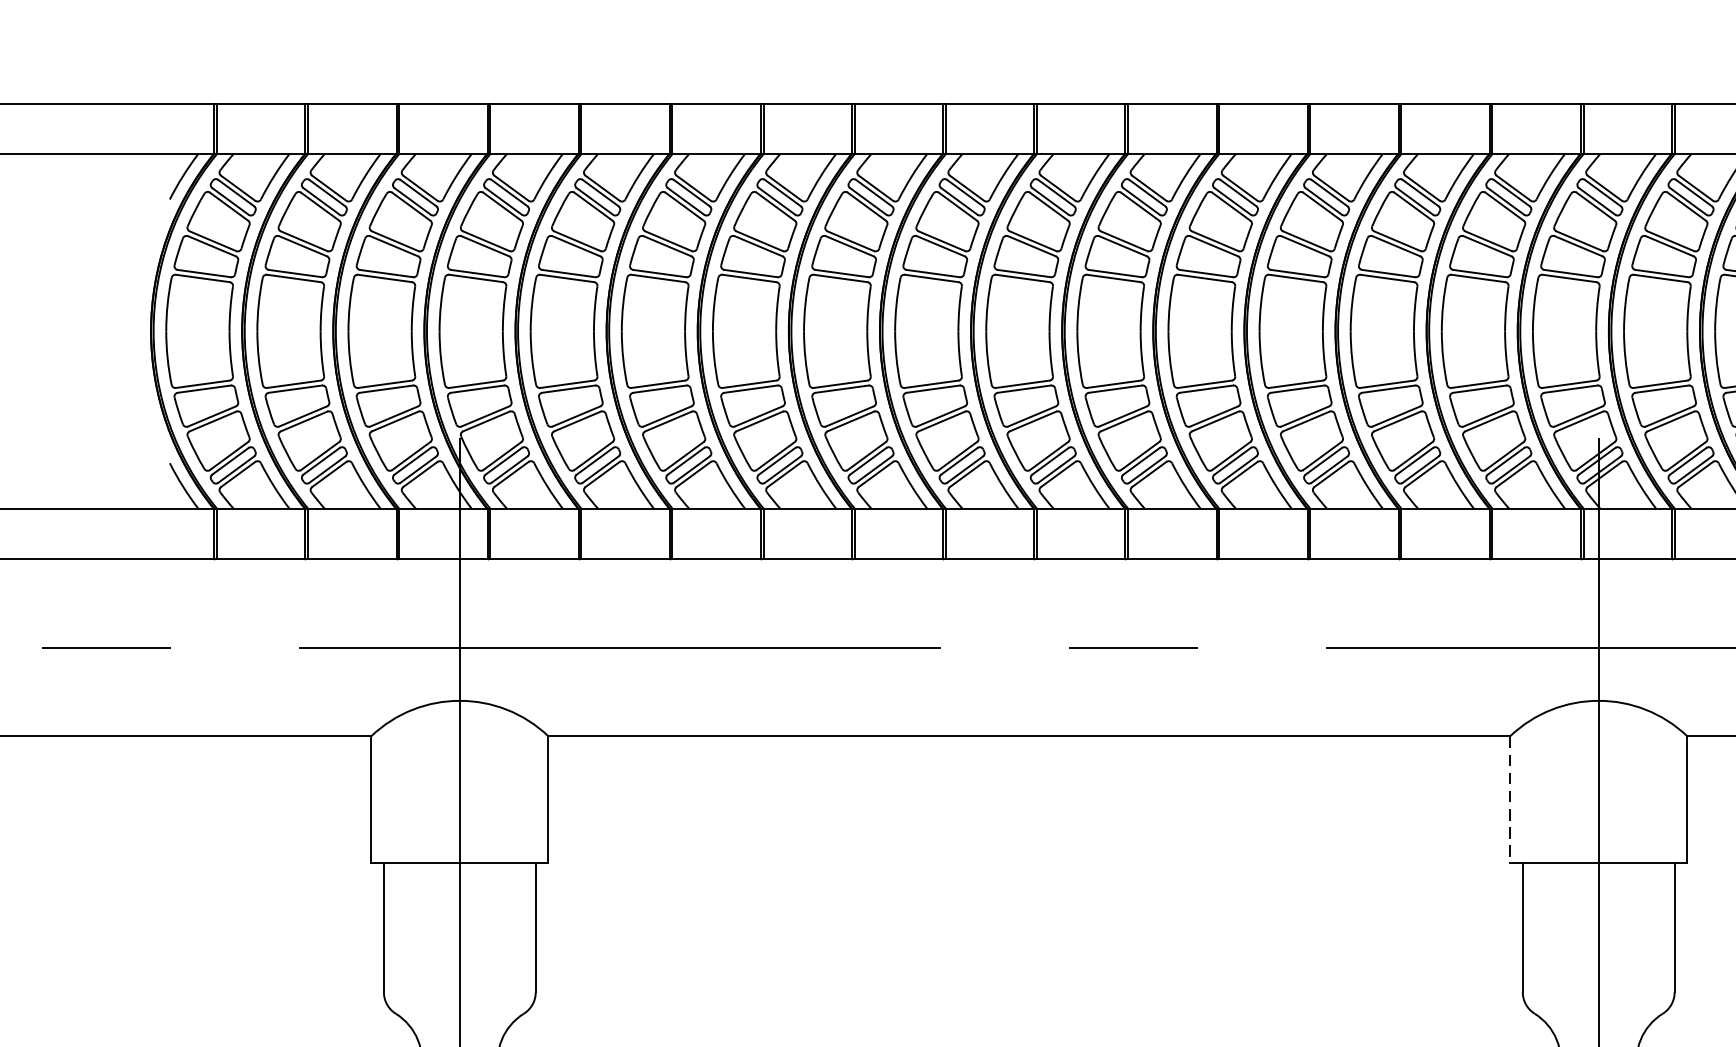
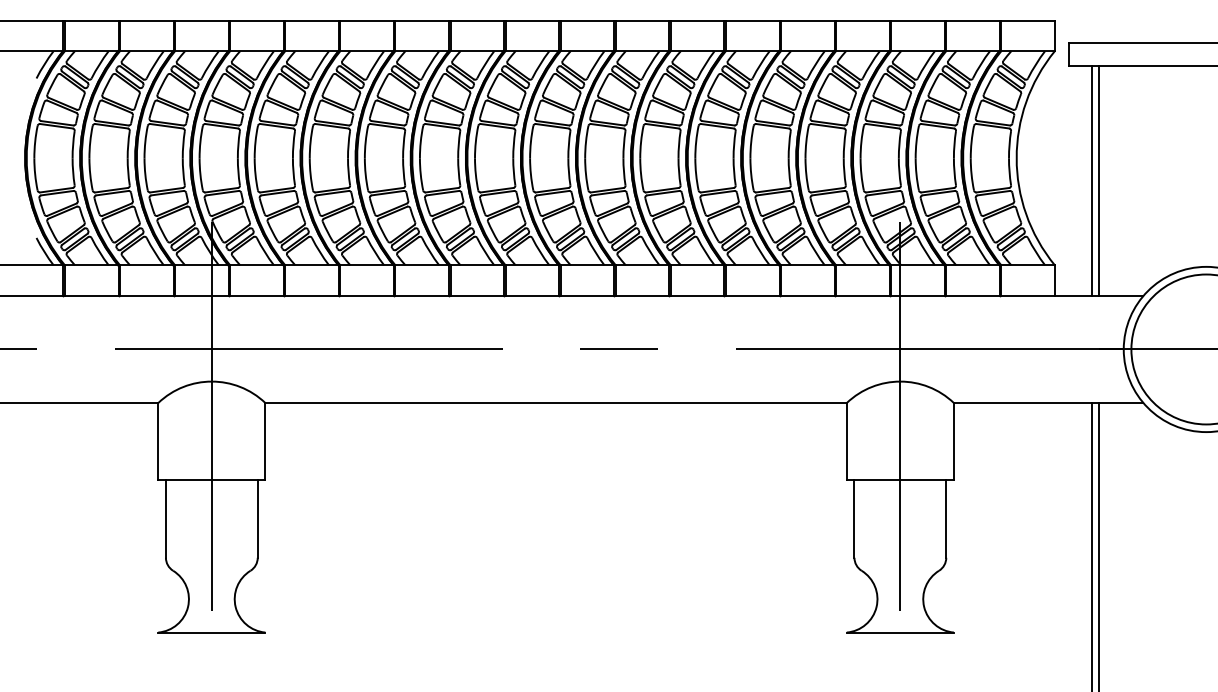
line: (1509, 799) -> (846, 441), dashed -> solid

